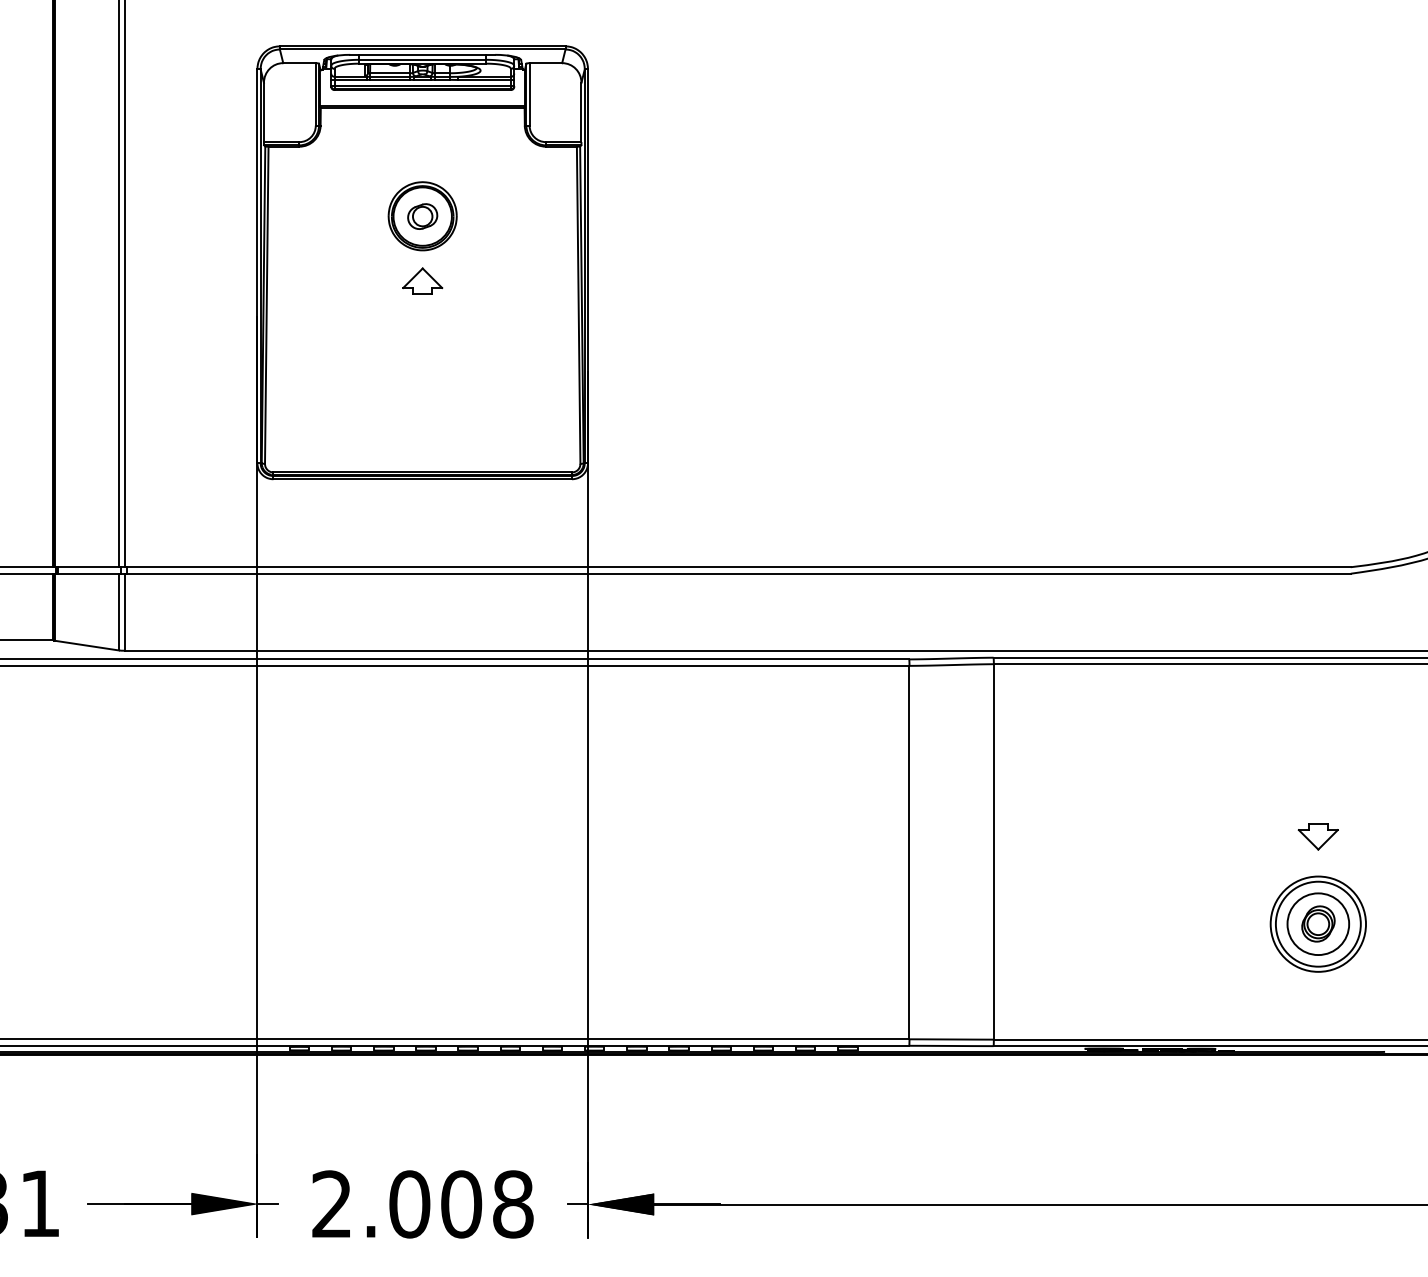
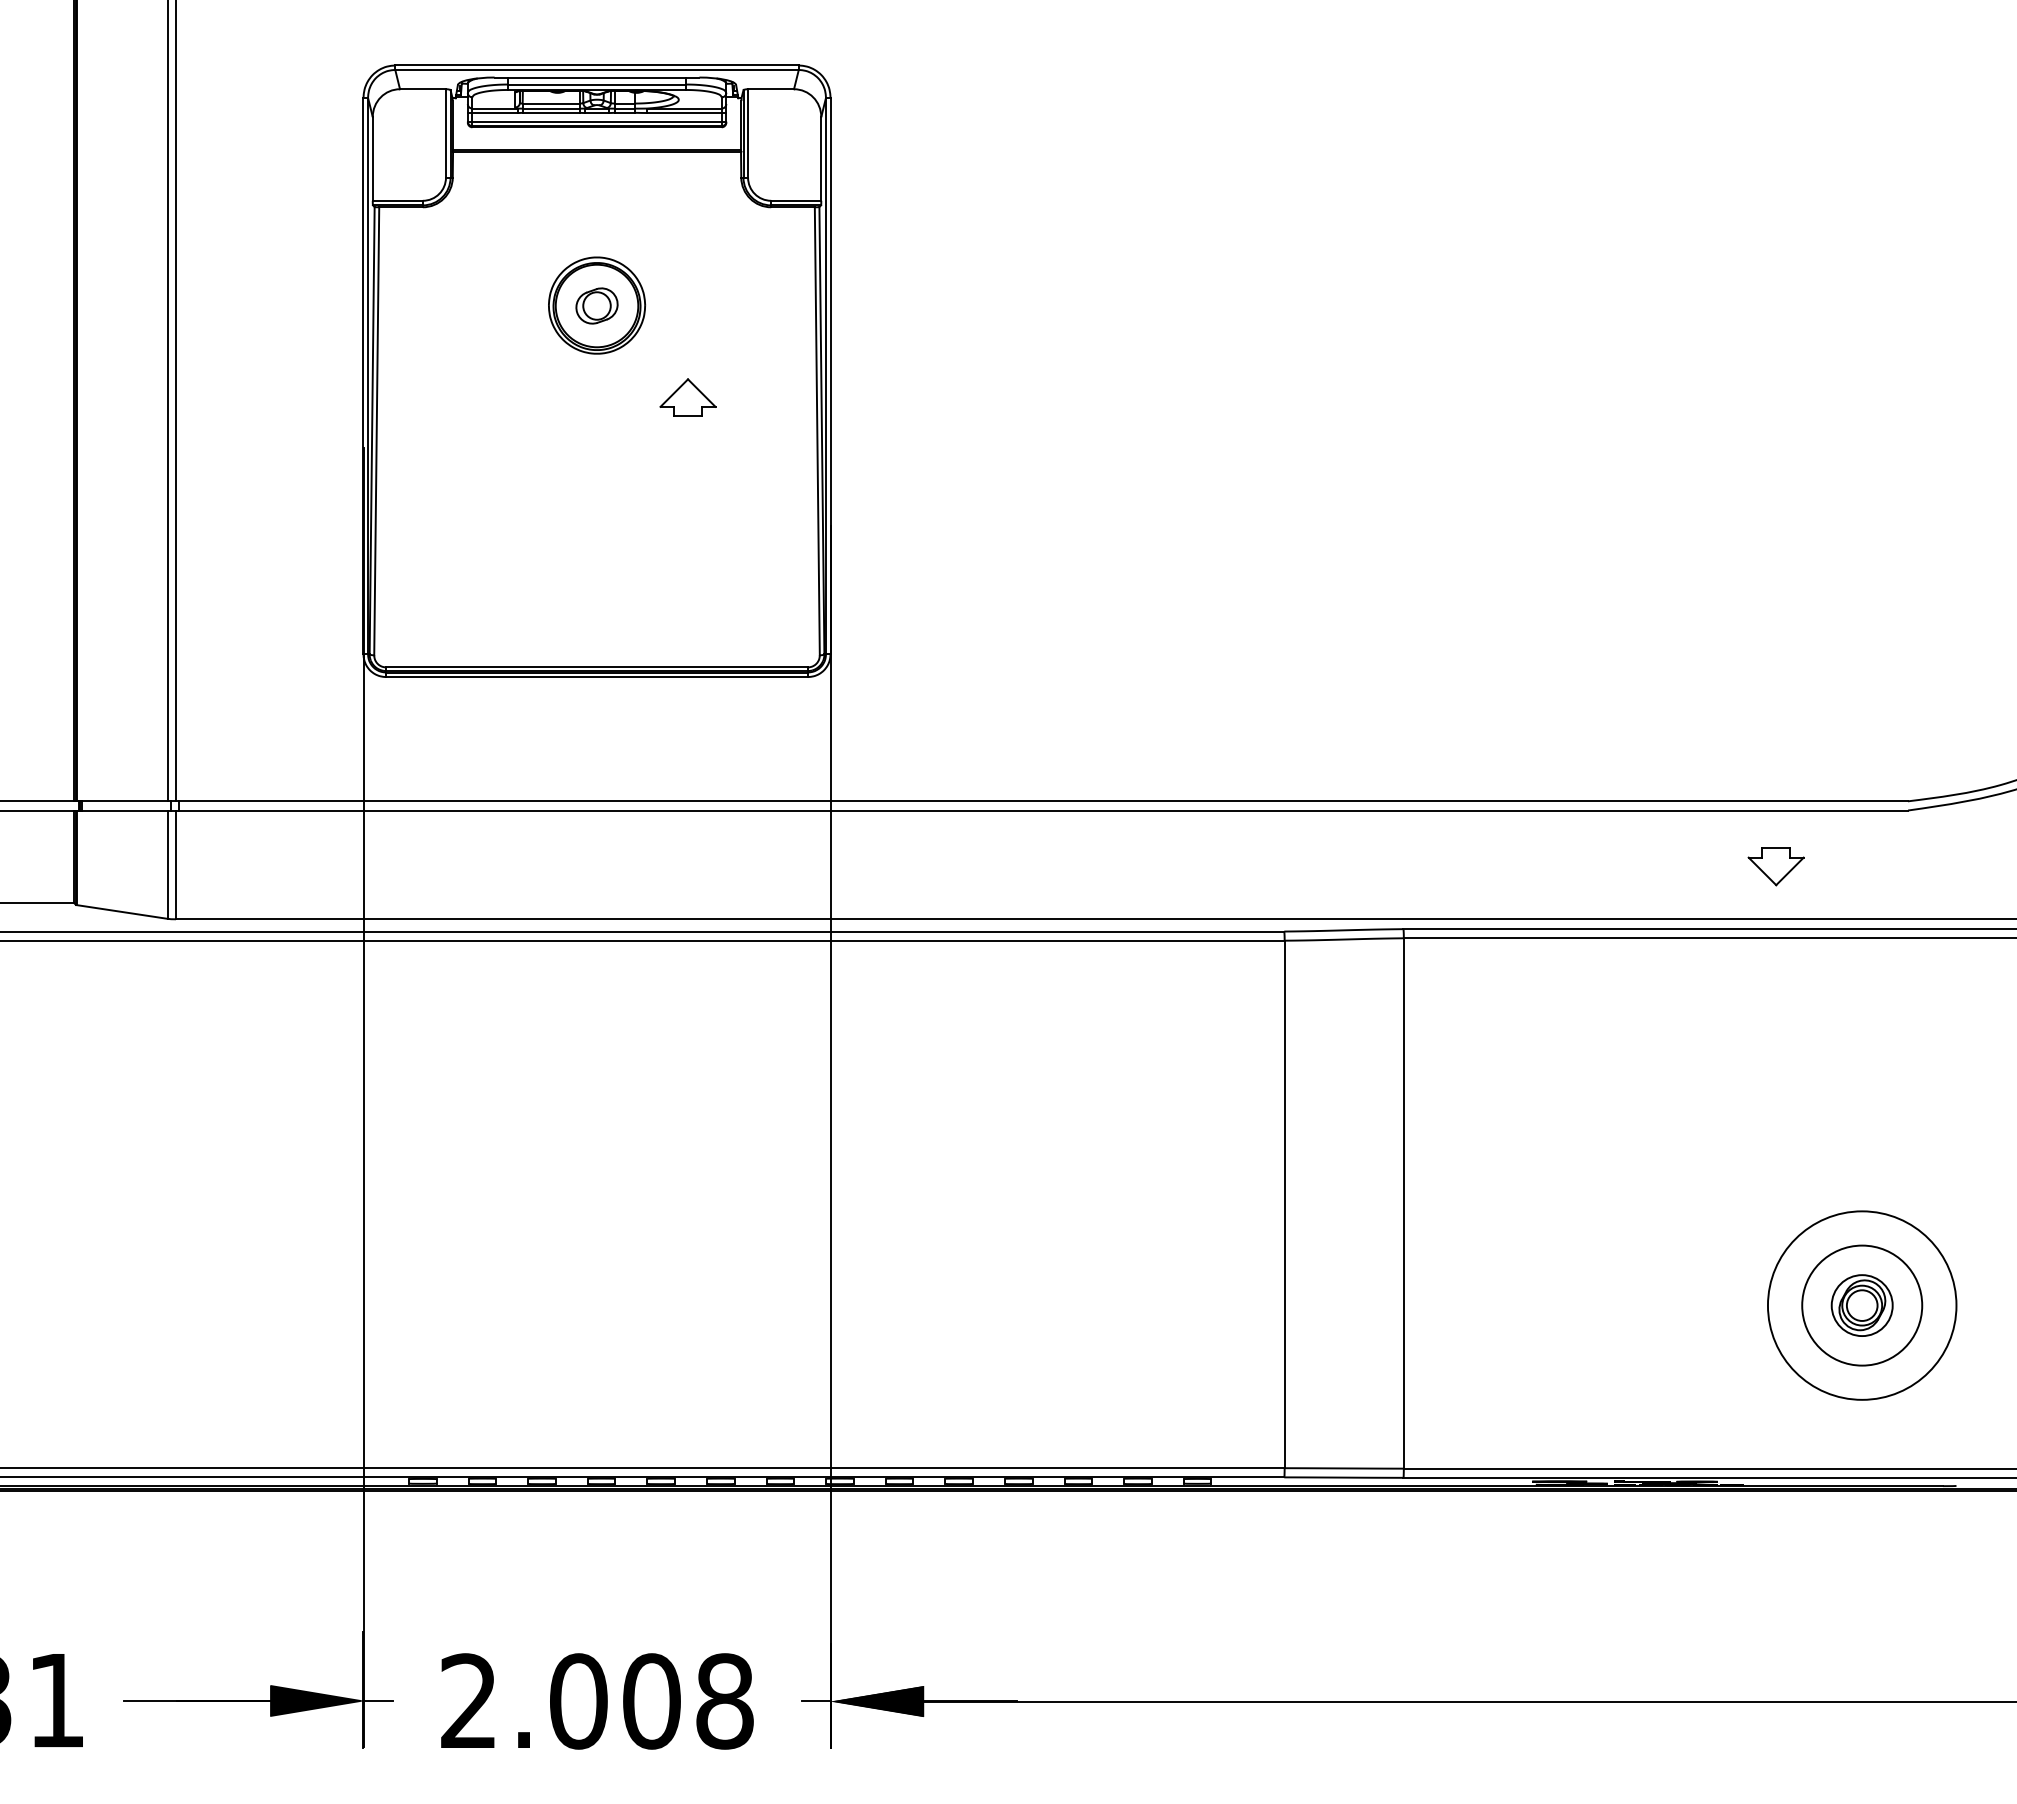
part: (422, 281) -> (687, 397), moved
part: (1317, 836) -> (1775, 866), moved
circle: (1317, 924) -> (1861, 1305), size x0.7
circle: (1317, 924) -> (1861, 1305), size x1.4

